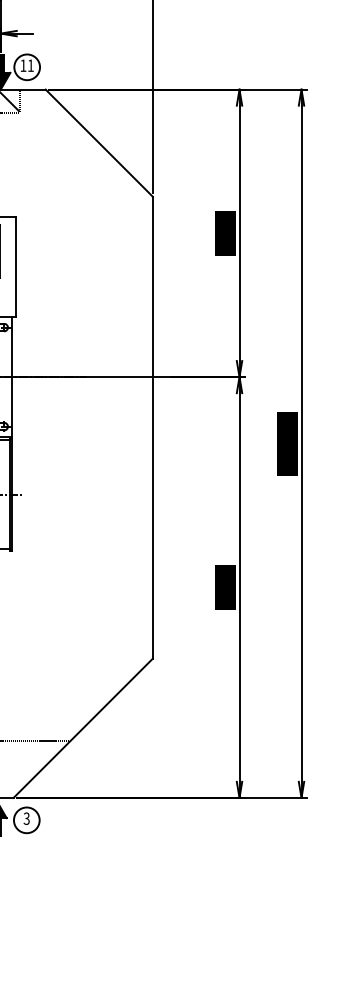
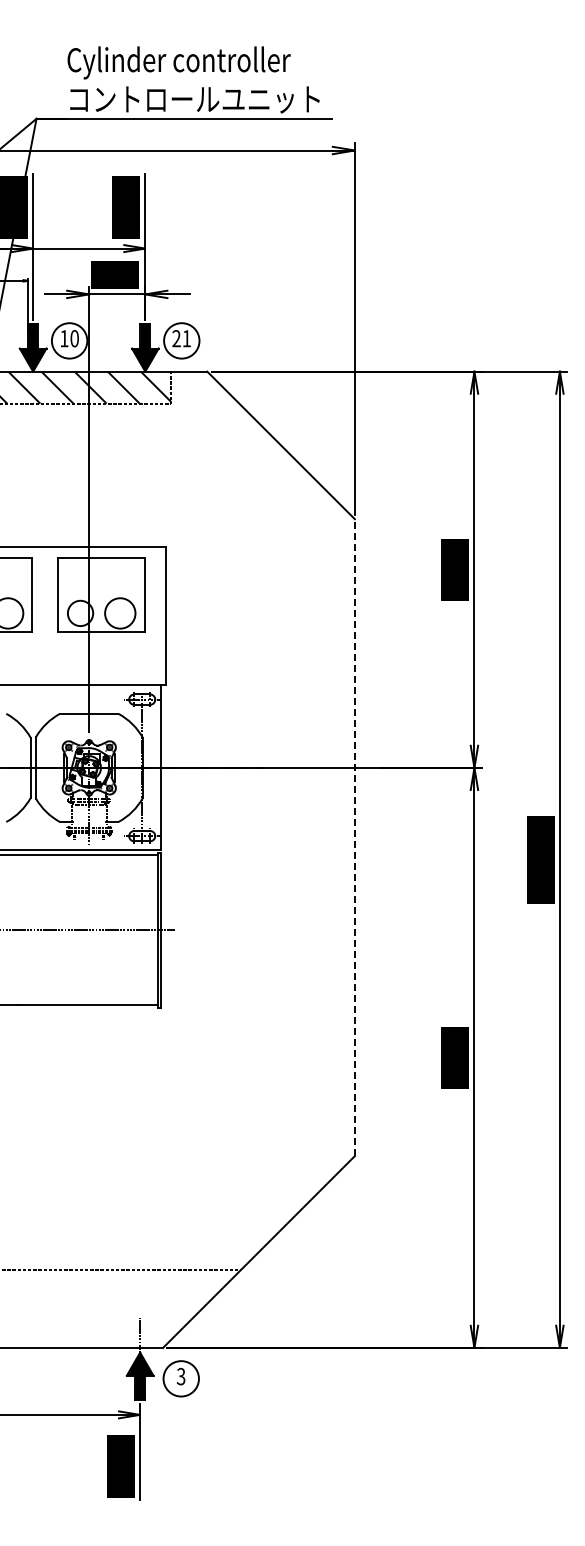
text: (23, 65) -> (176, 338), 11 -> 21
line: (152, 427) -> (354, 837), solid -> dashed

